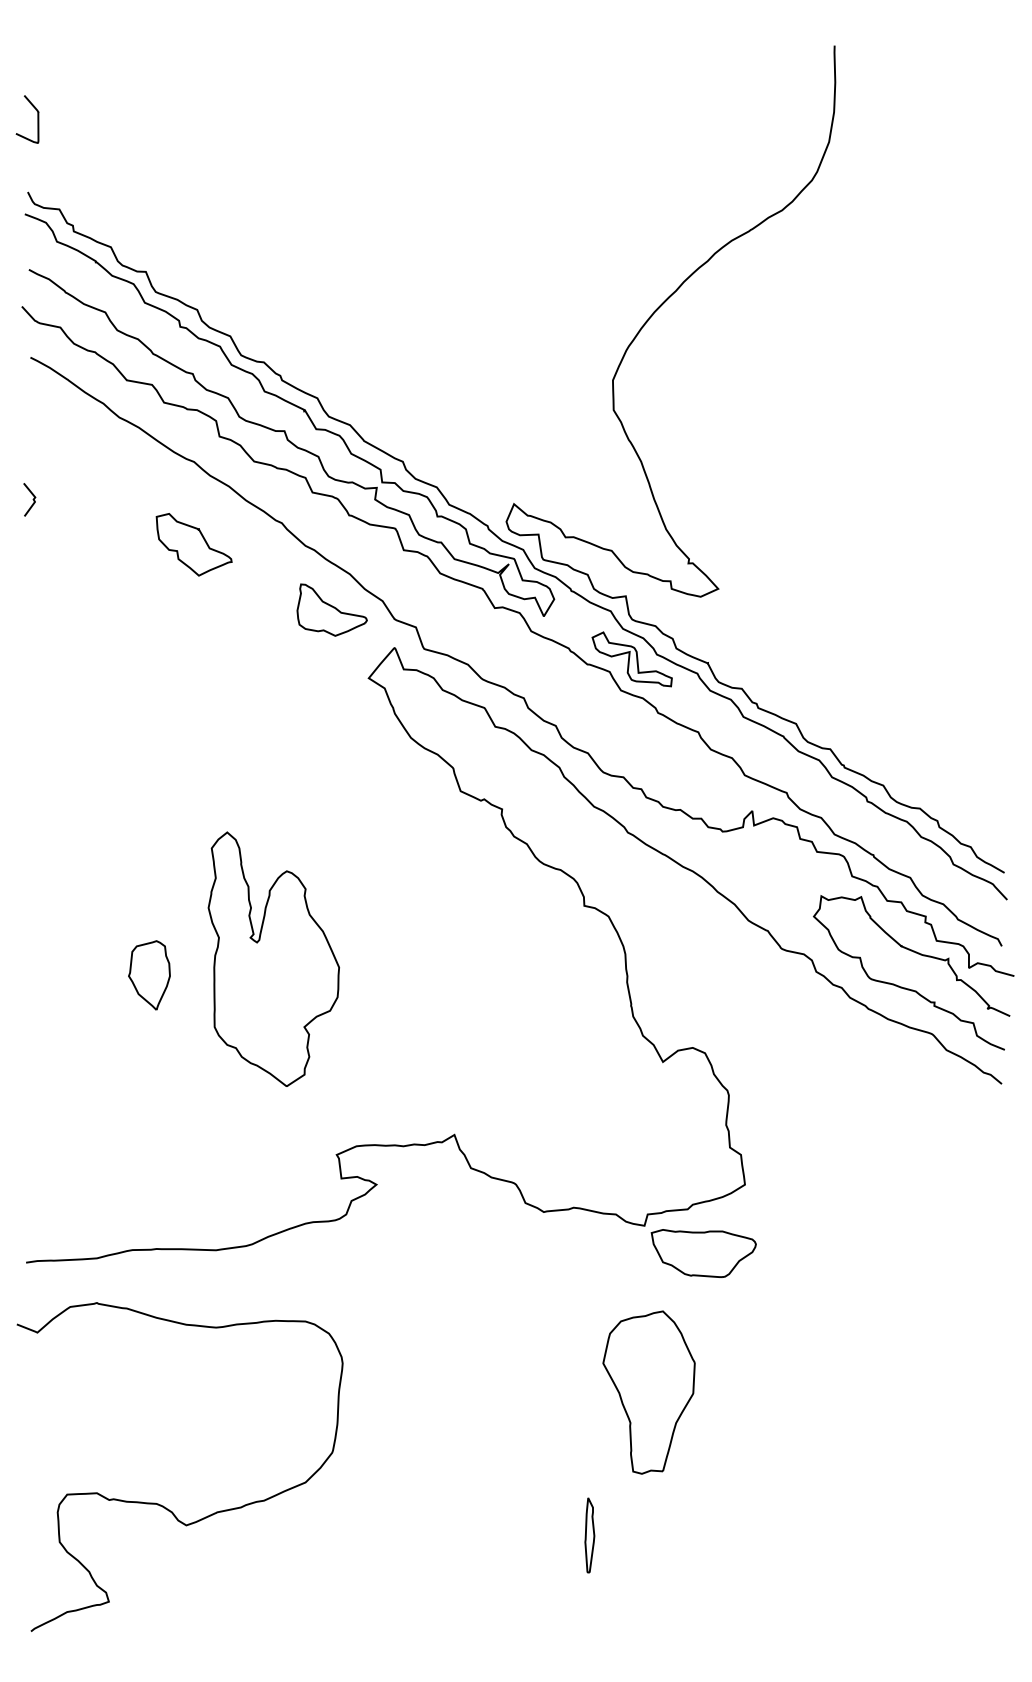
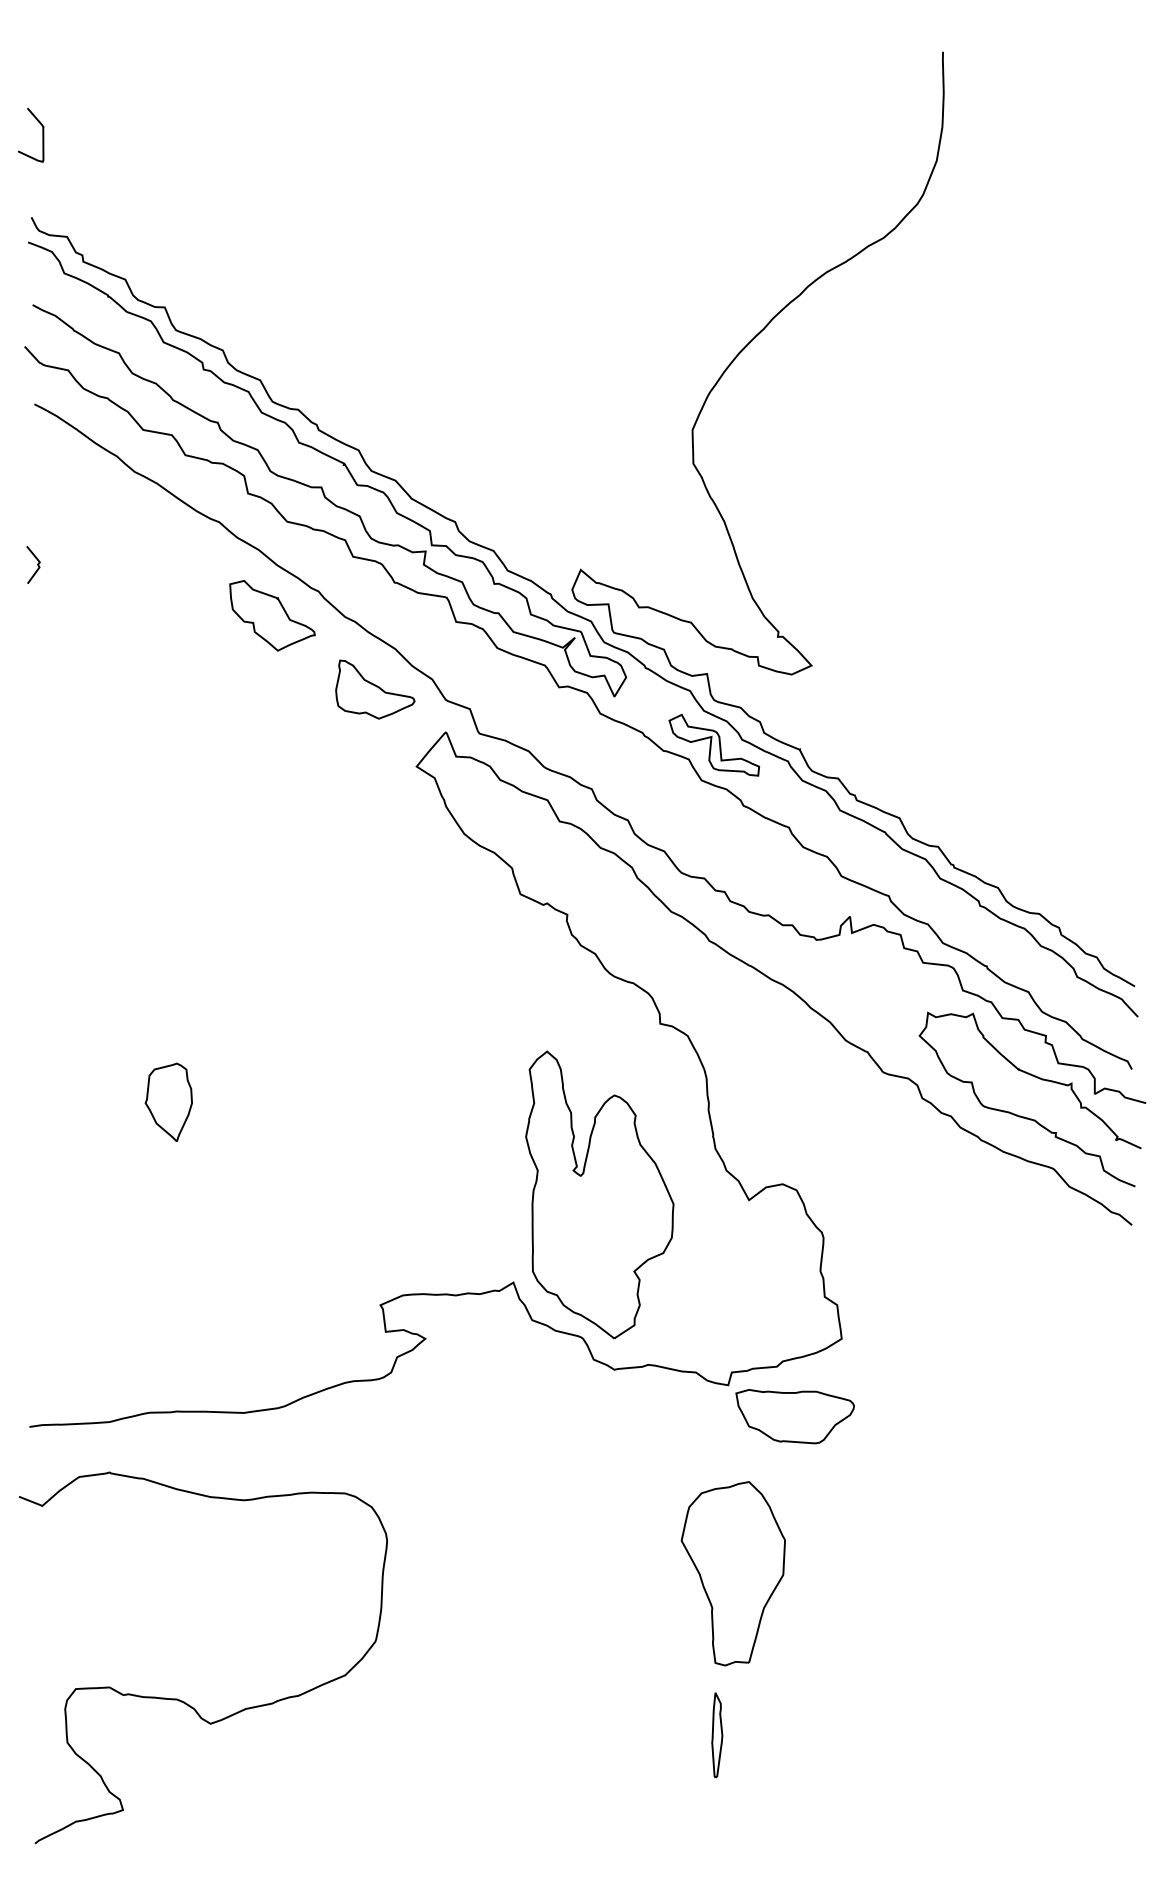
part: (193, 544) -> (271, 615), moved
part: (273, 958) -> (599, 1193), moved
part: (589, 1535) -> (716, 1735), moved

